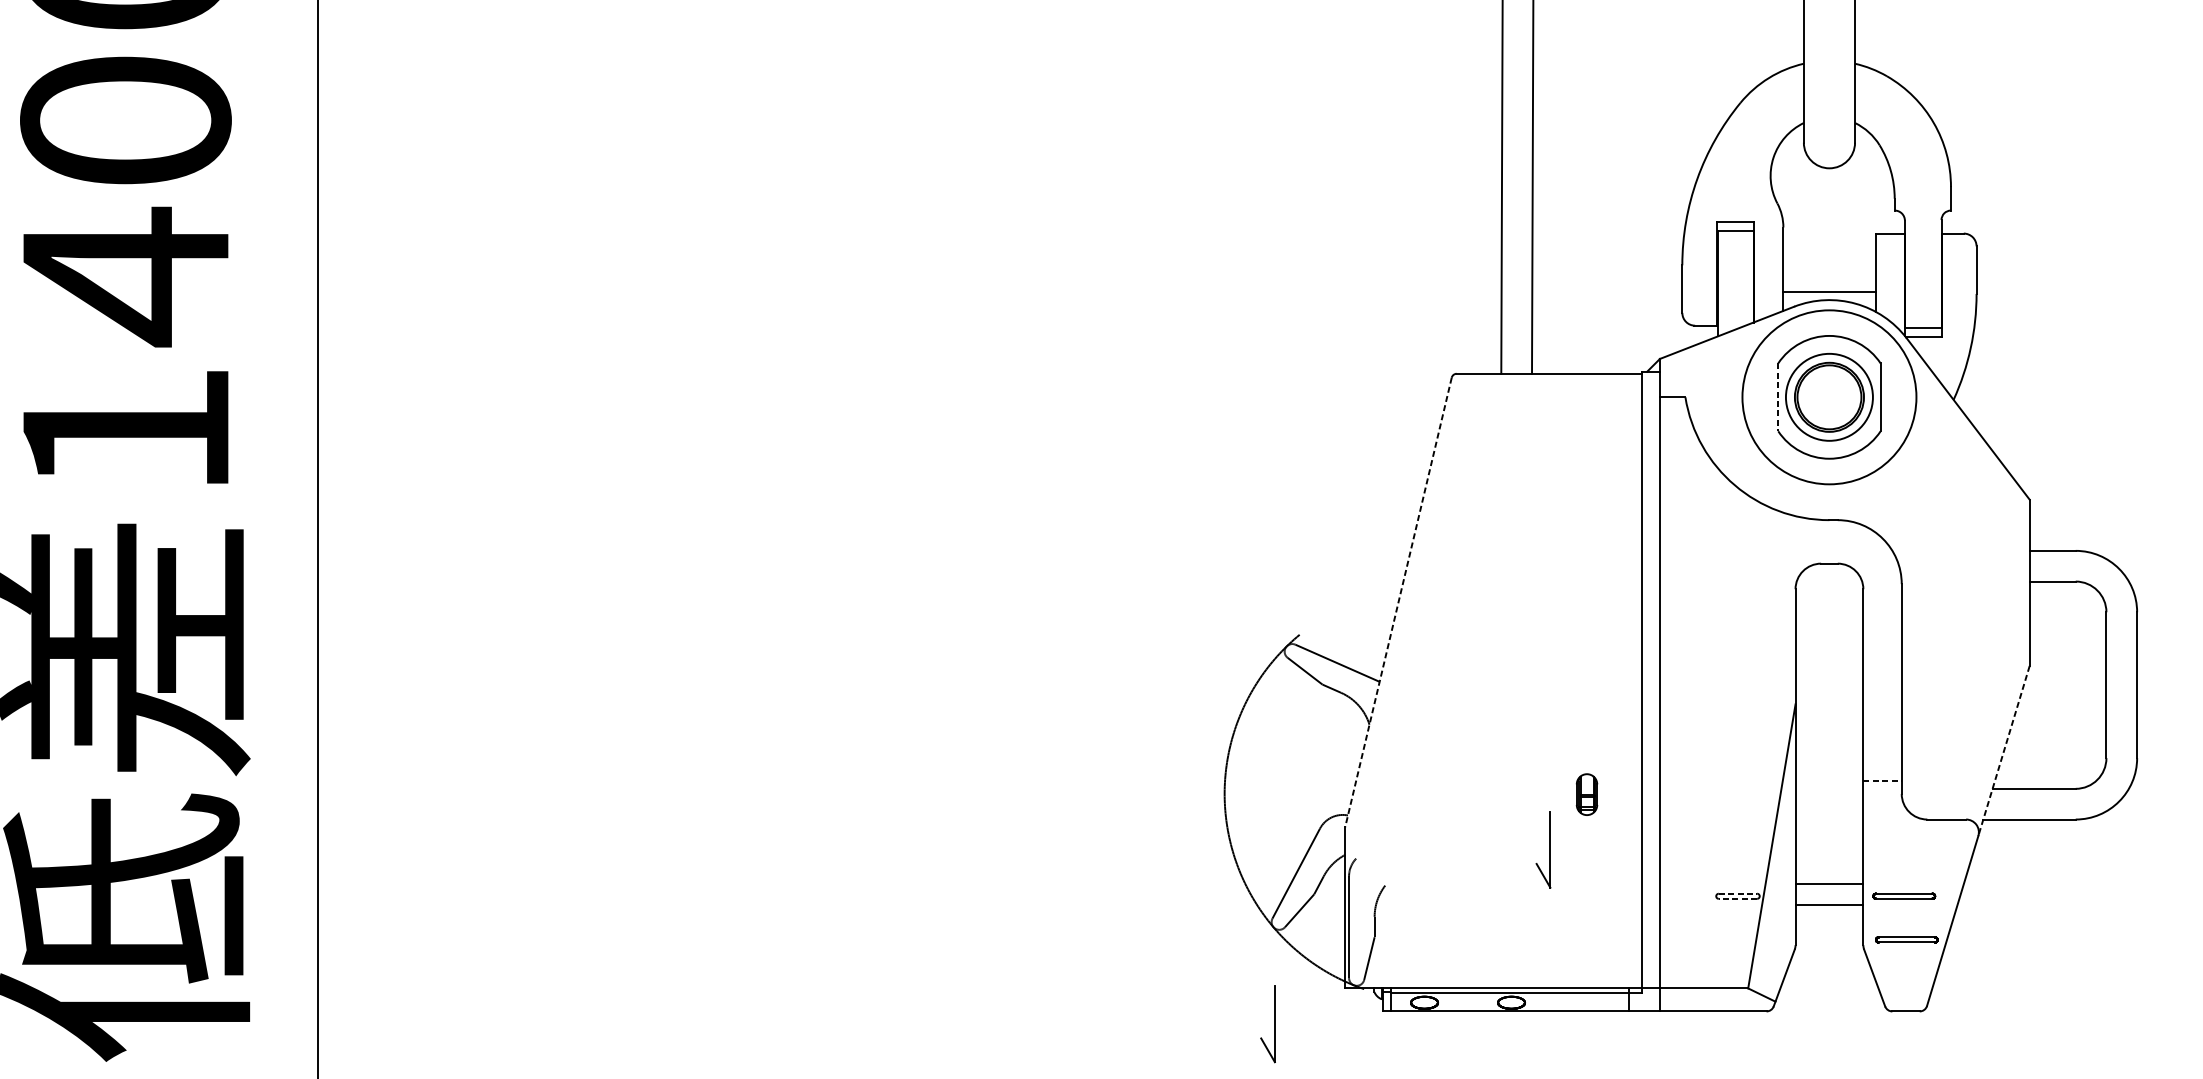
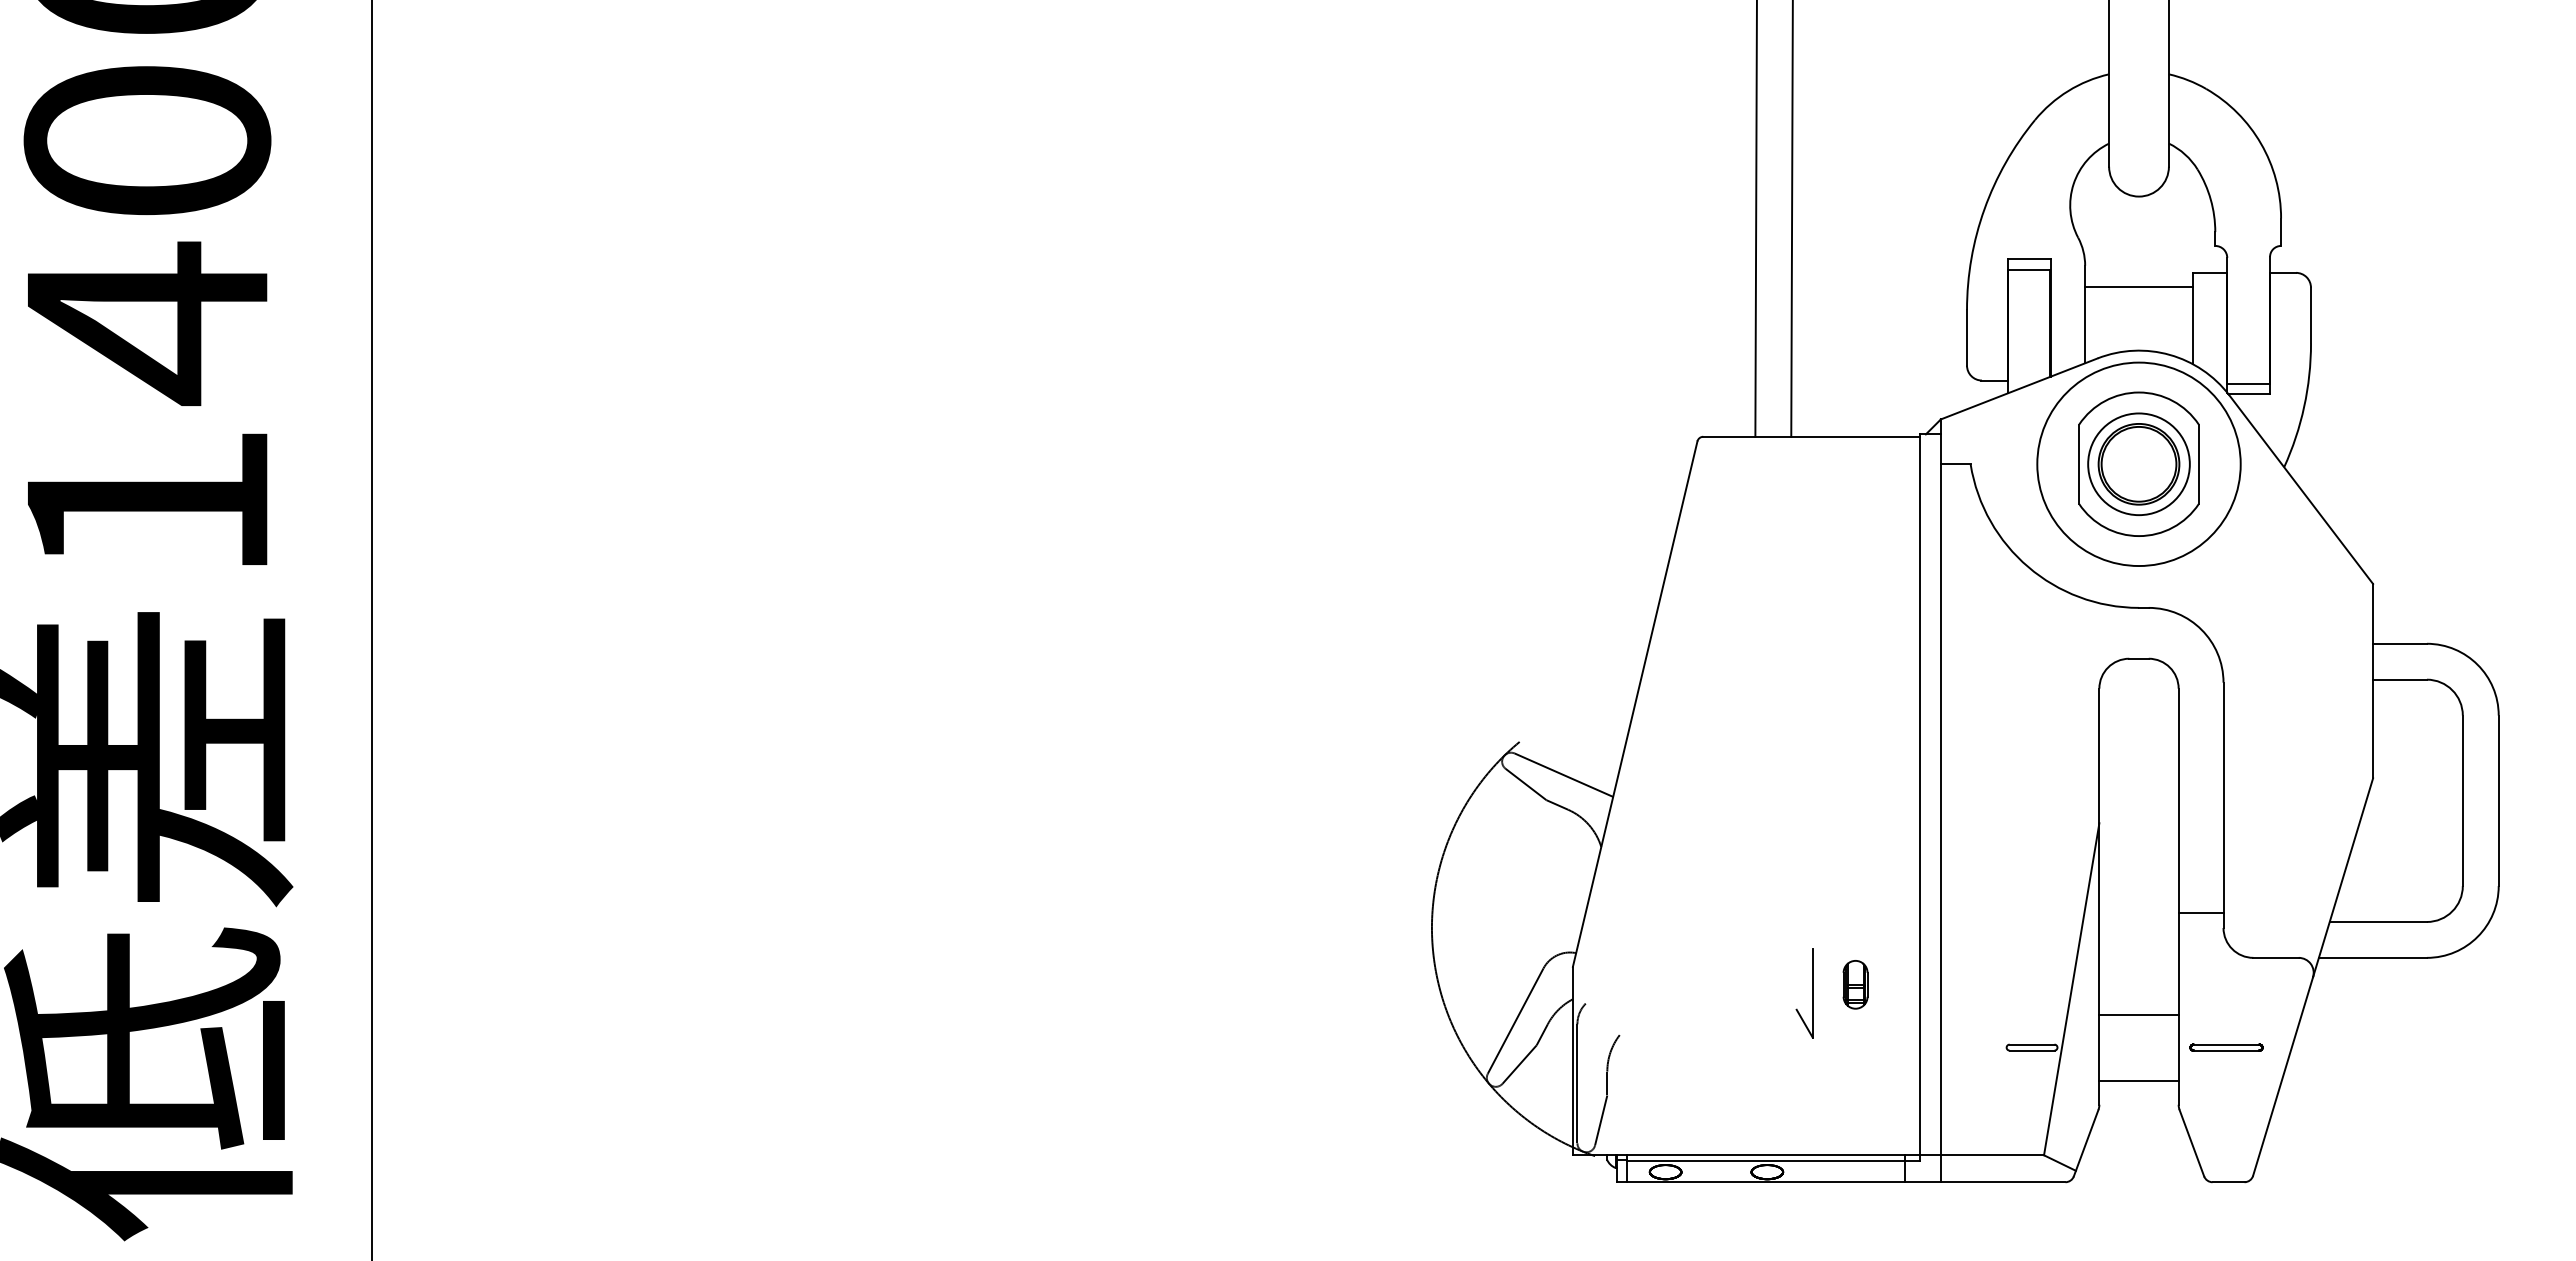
line: (1829, 291) -> (2138, 286), moved
line: (1778, 397) -> (2079, 464), dashed -> solid
line: (1398, 602) -> (1635, 704), dashed -> solid
line: (2004, 750) -> (2343, 877), dashed -> solid
line: (1882, 781) -> (2201, 913), dashed -> solid
part: (1586, 794) -> (1855, 984), moved
line: (1829, 884) -> (2138, 1080), moved
line: (1738, 893) -> (2032, 1044), dashed -> solid
line: (1737, 898) -> (2031, 1050), dashed -> solid
line: (1829, 904) -> (2138, 1014), moved
part: (1906, 939) -> (2229, 1098), removed
part: (1274, 1024) -> (1490, 1197), removed

